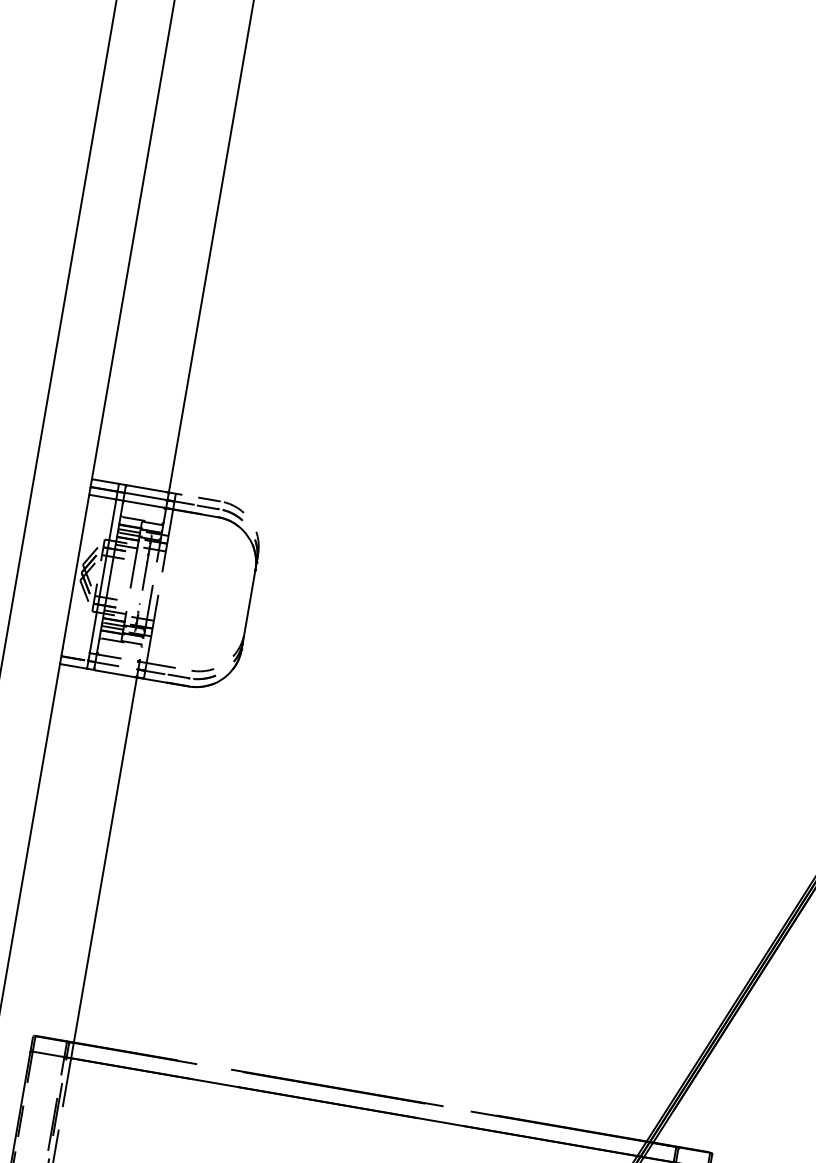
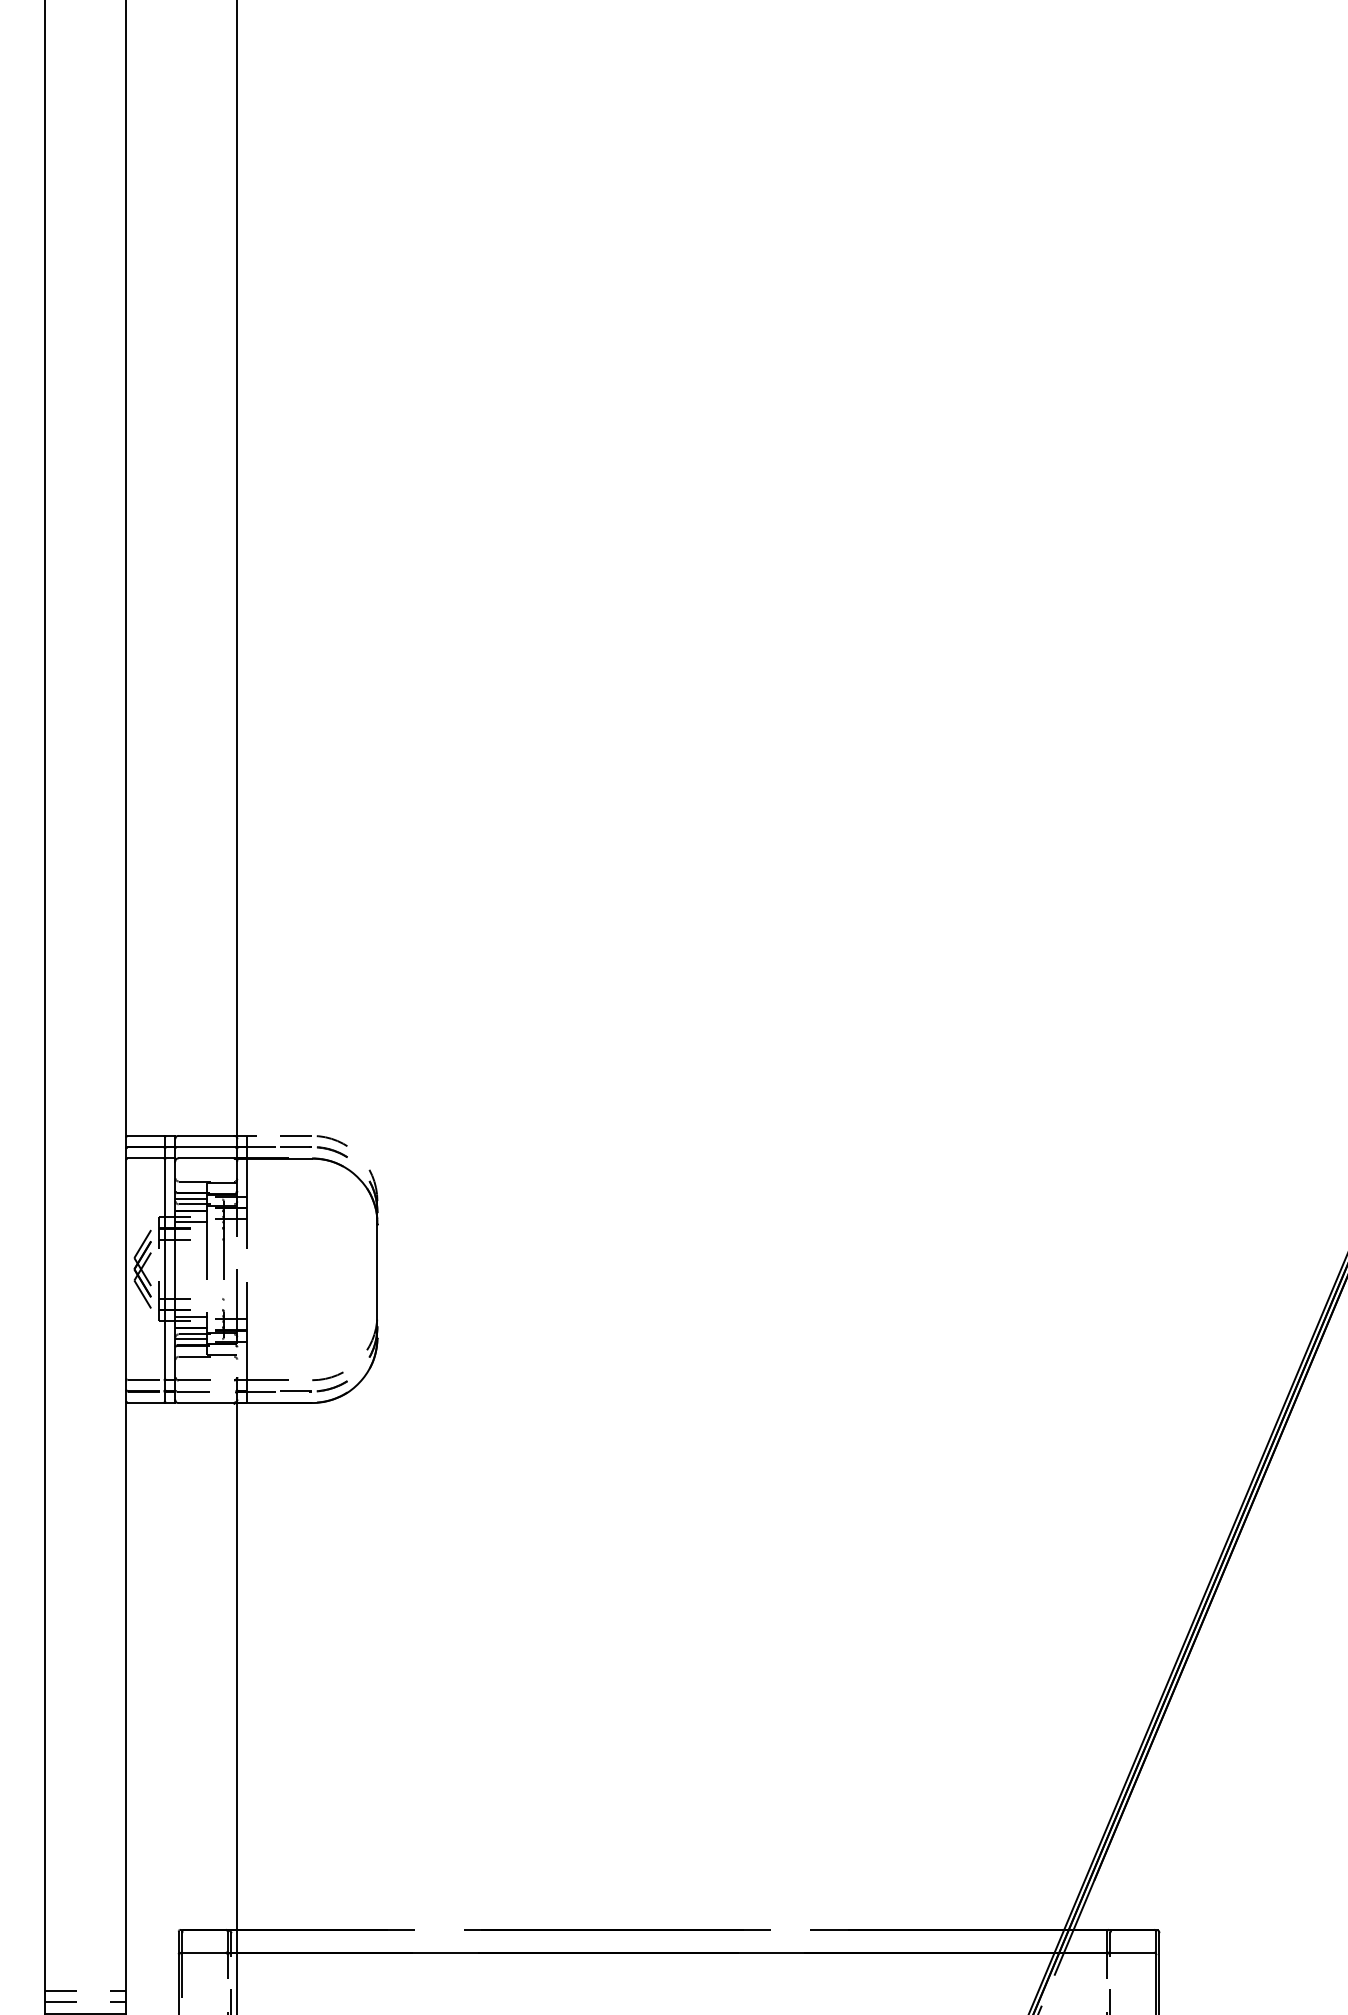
line: (76, 650) -> (145, 1380), added

